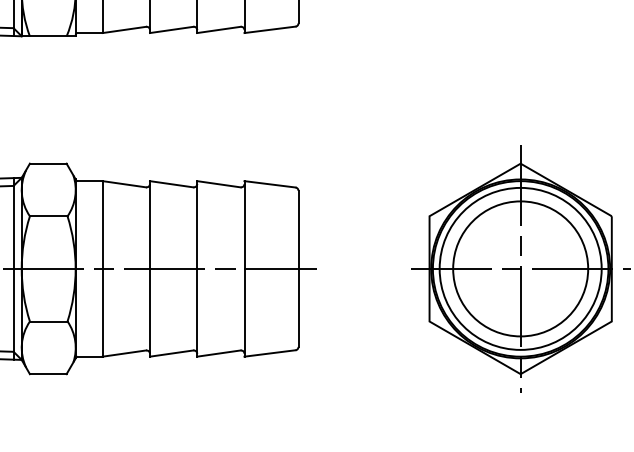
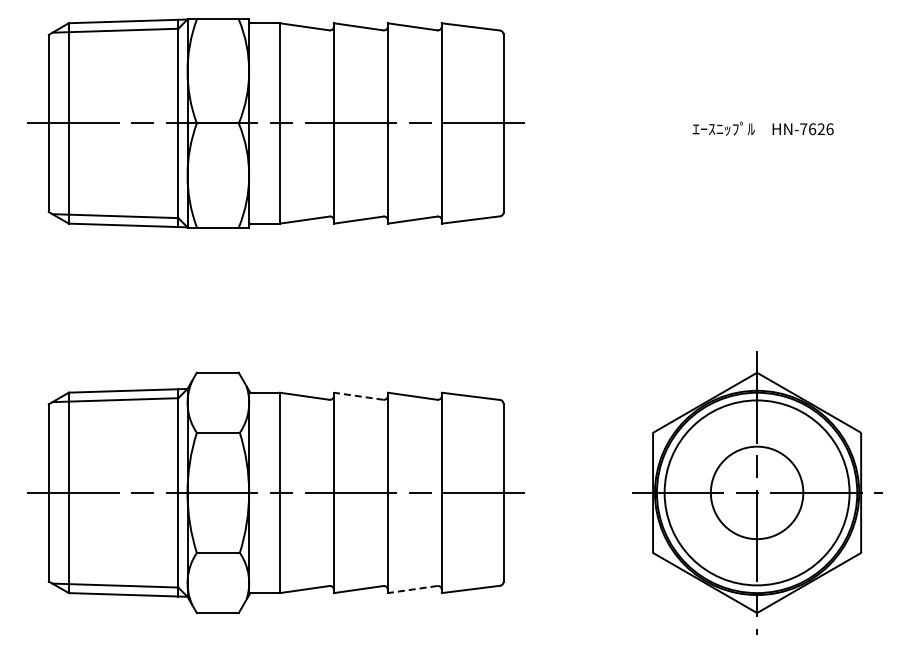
line: (171, 184) -> (358, 396), solid -> dashed
circle: (521, 268) -> (757, 492), size x0.6
line: (218, 353) -> (412, 589), solid -> dashed

